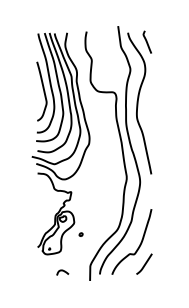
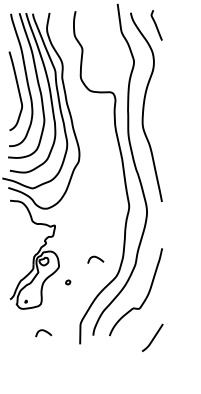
curve: (101, 216) -> (95, 258), added
curve: (144, 263) -> (152, 337), moved

